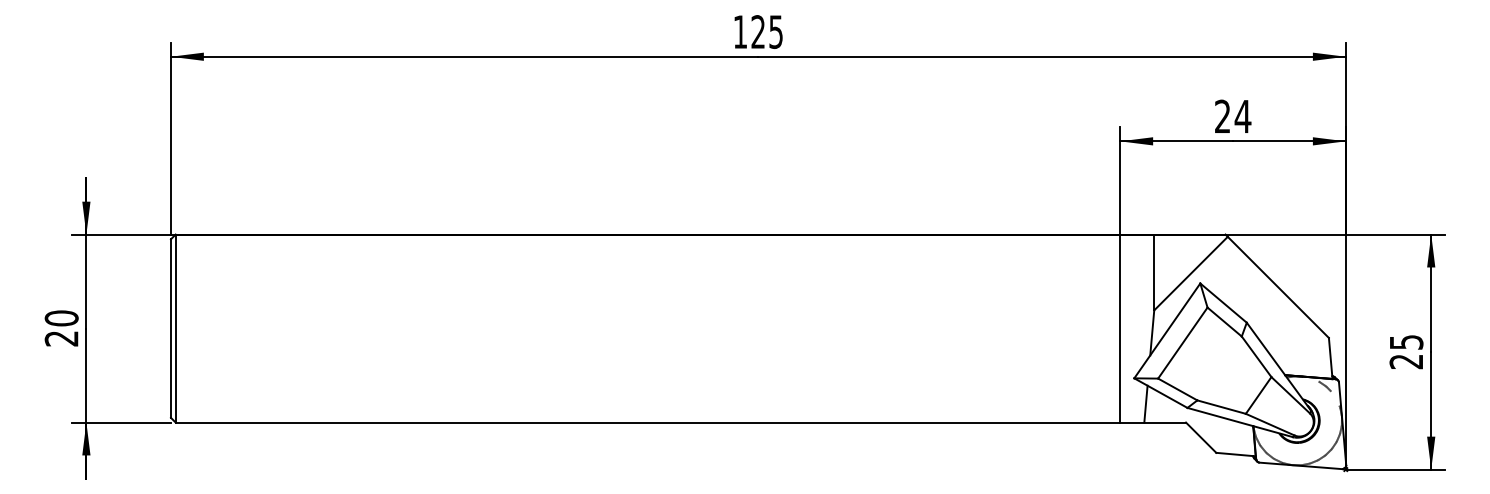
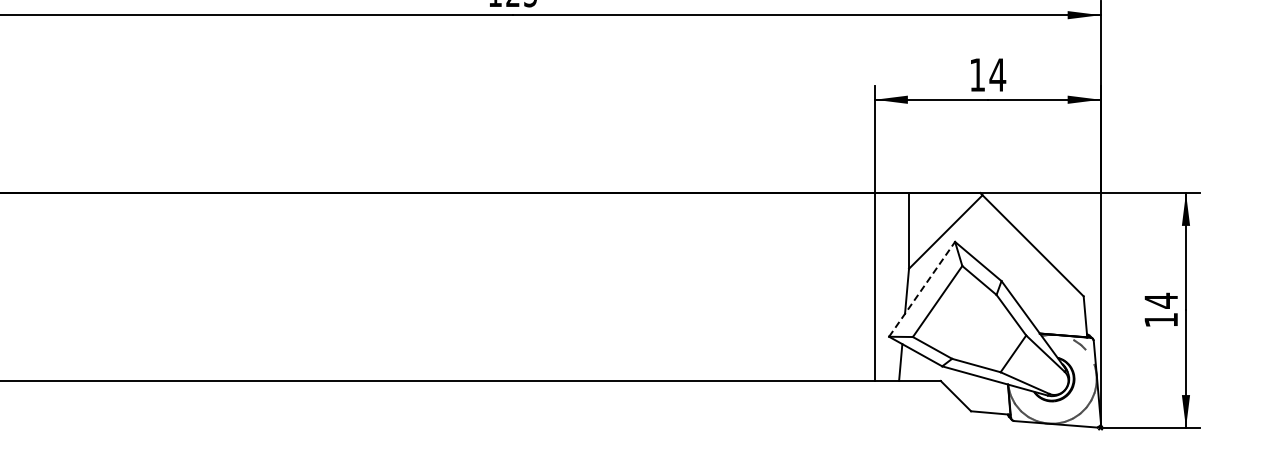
text: (1222, 115) -> (977, 73), 24 -> 14
line: (1167, 330) -> (922, 288), solid -> dashed
text: (1406, 351) -> (1161, 309), 25 -> 14

